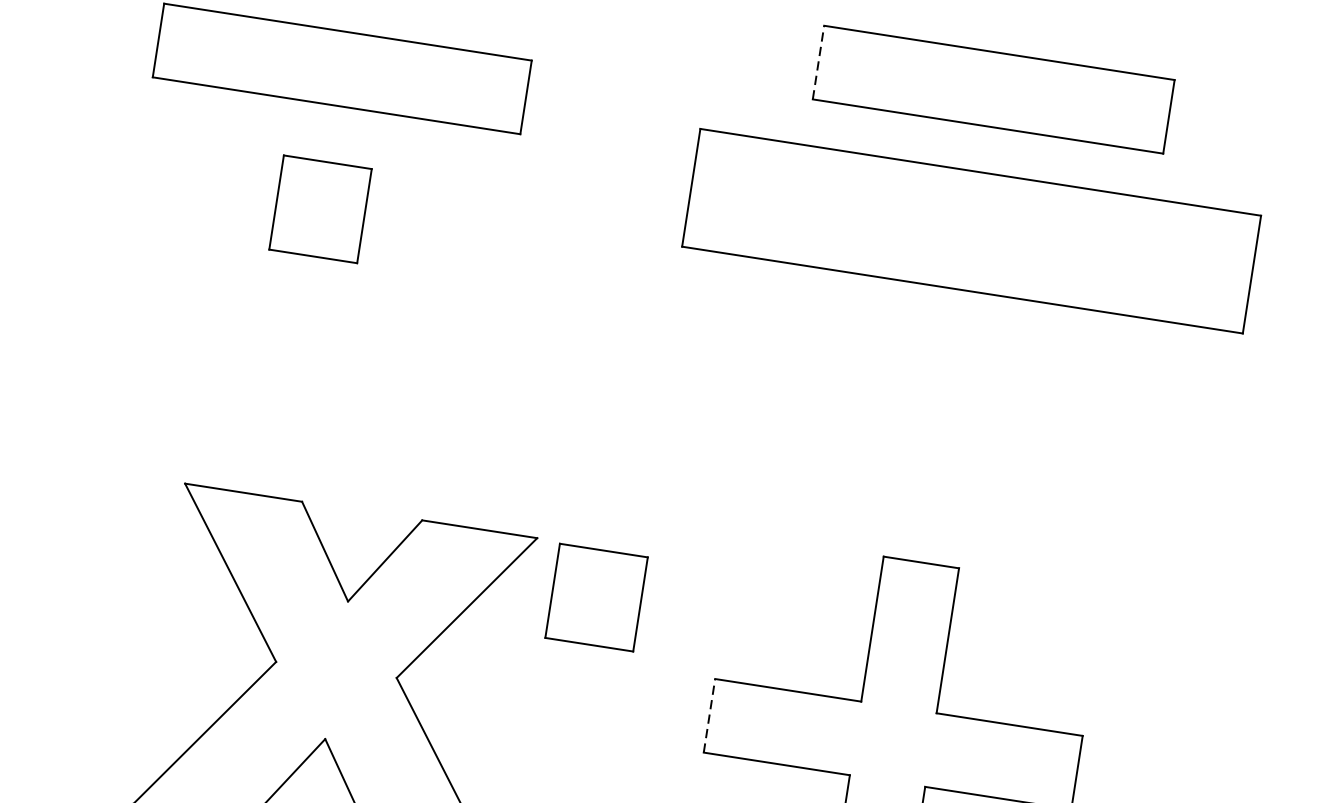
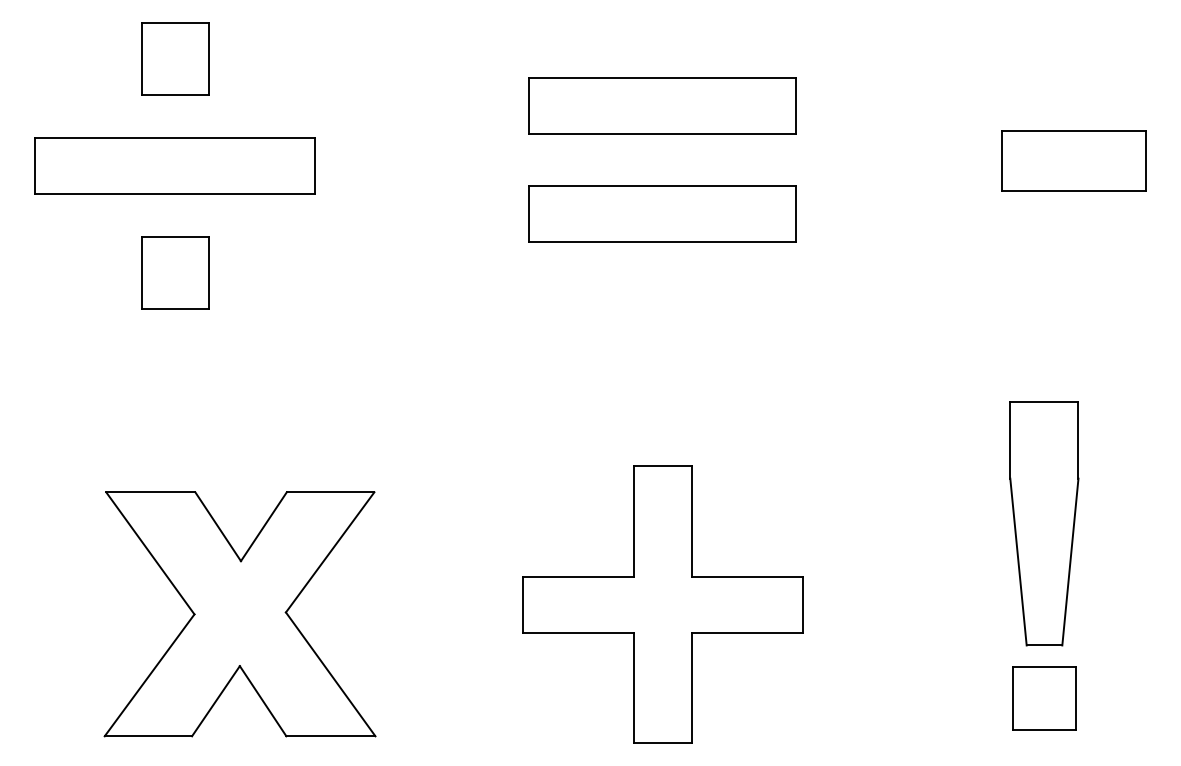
line: (818, 61) -> (528, 105), dashed -> solid
part: (972, 230) -> (662, 213), size x0.62
part: (596, 597) -> (425, 529), removed
line: (708, 715) -> (522, 604), dashed -> solid

